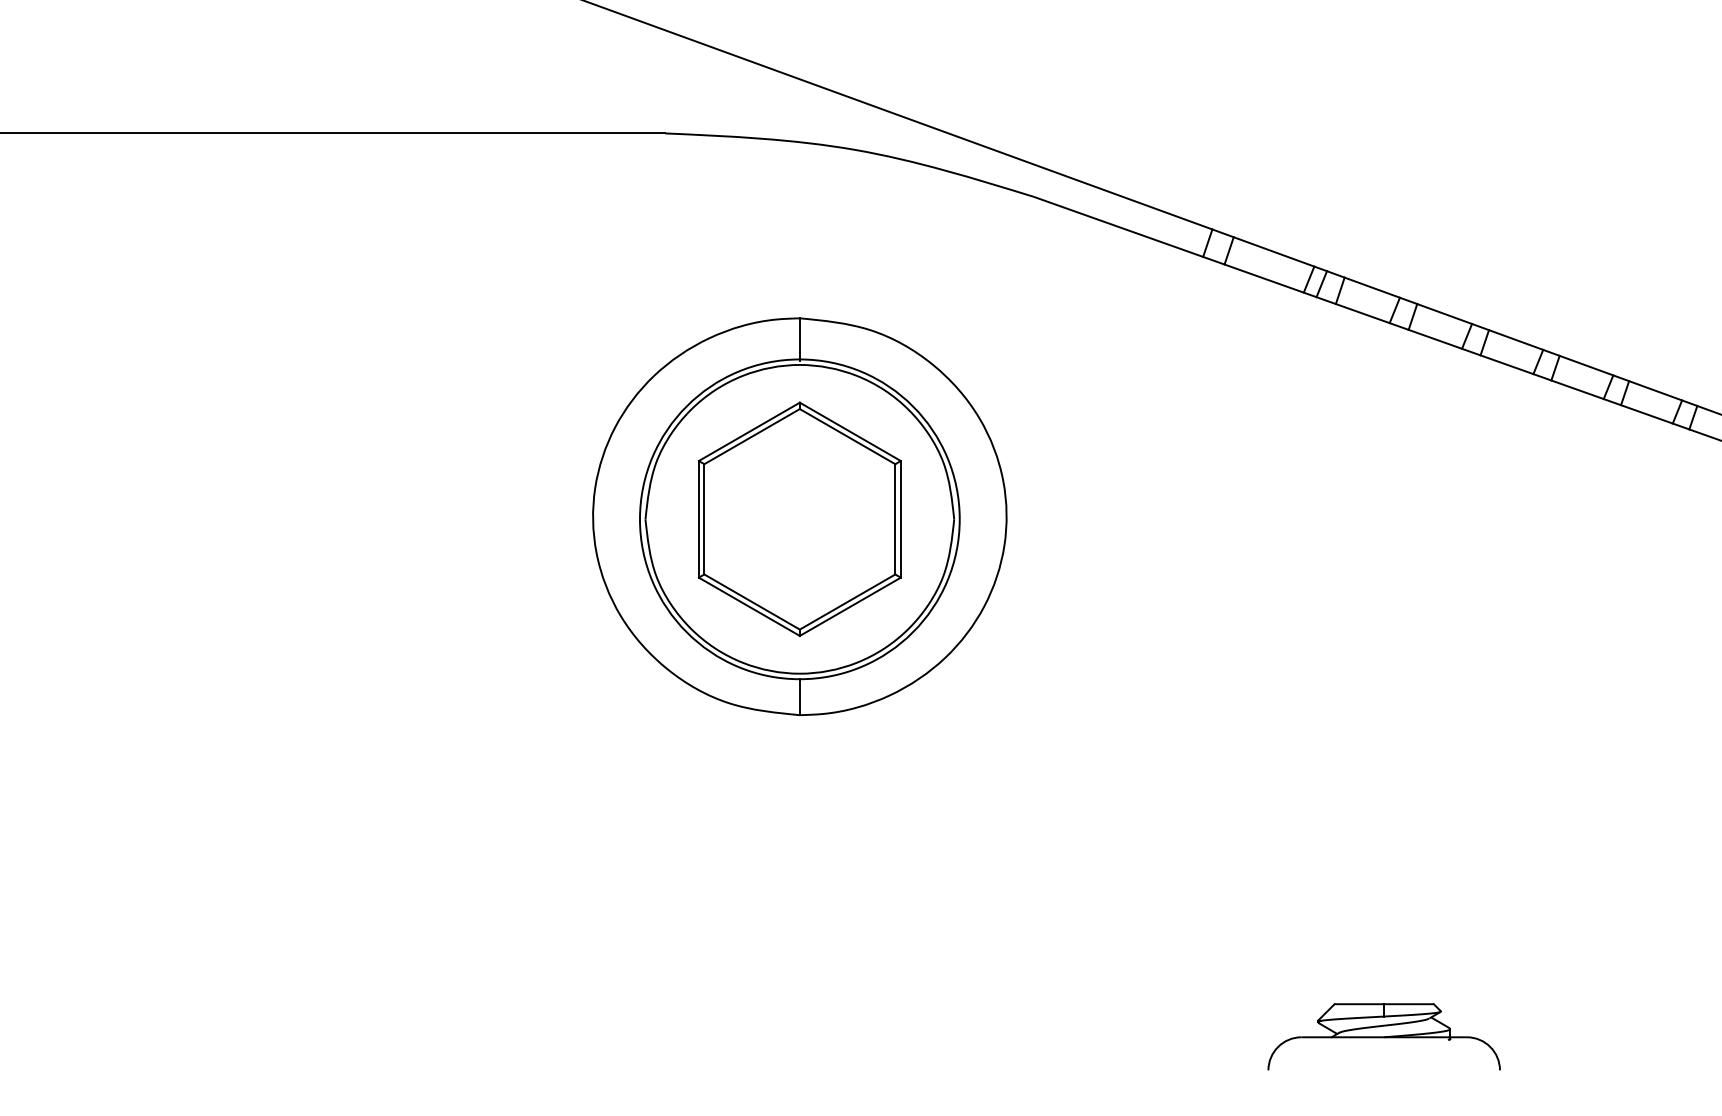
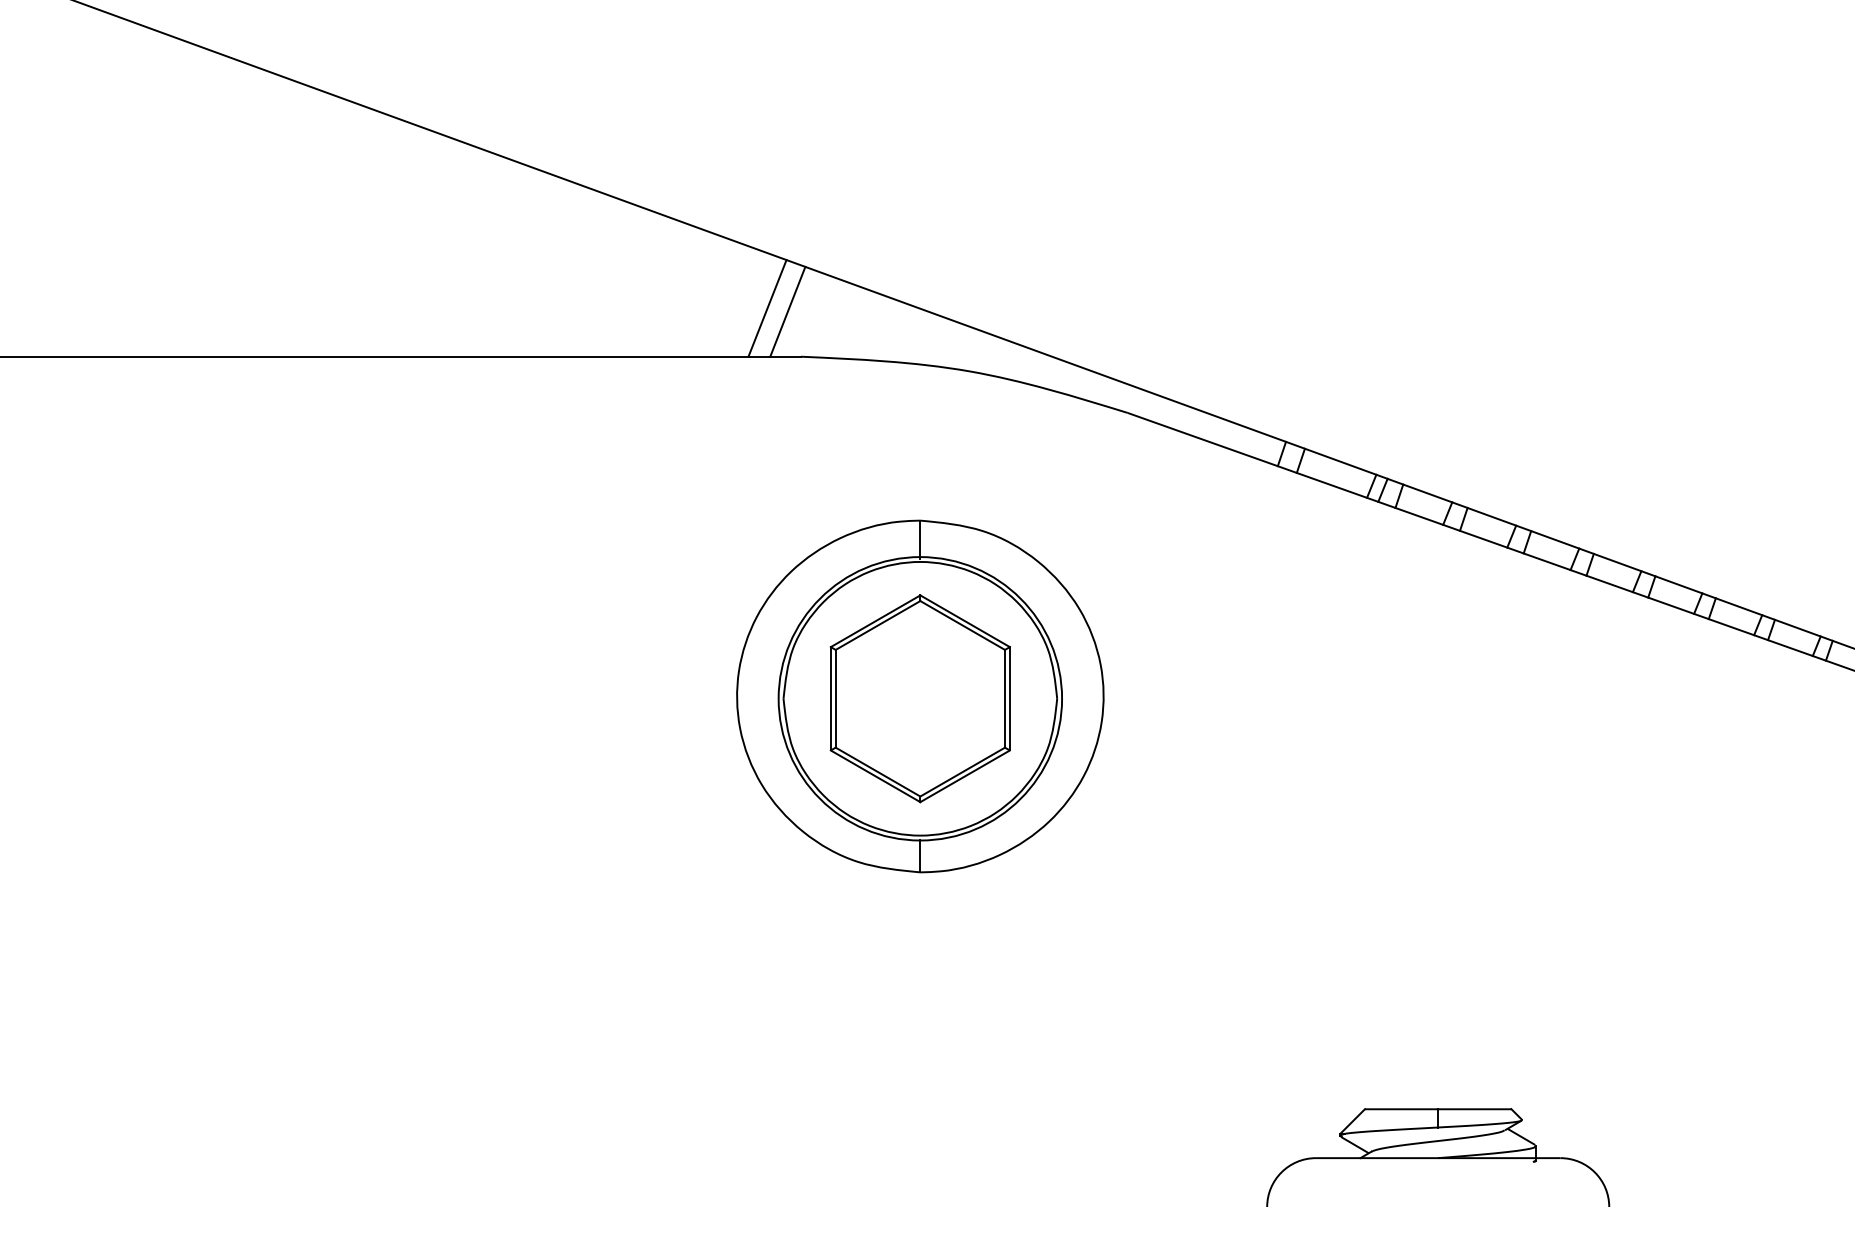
line: (627, 79) -> (767, 308), added
line: (649, 82) -> (787, 311), added
part: (1384, 1036) -> (1438, 1157), size x1.67

